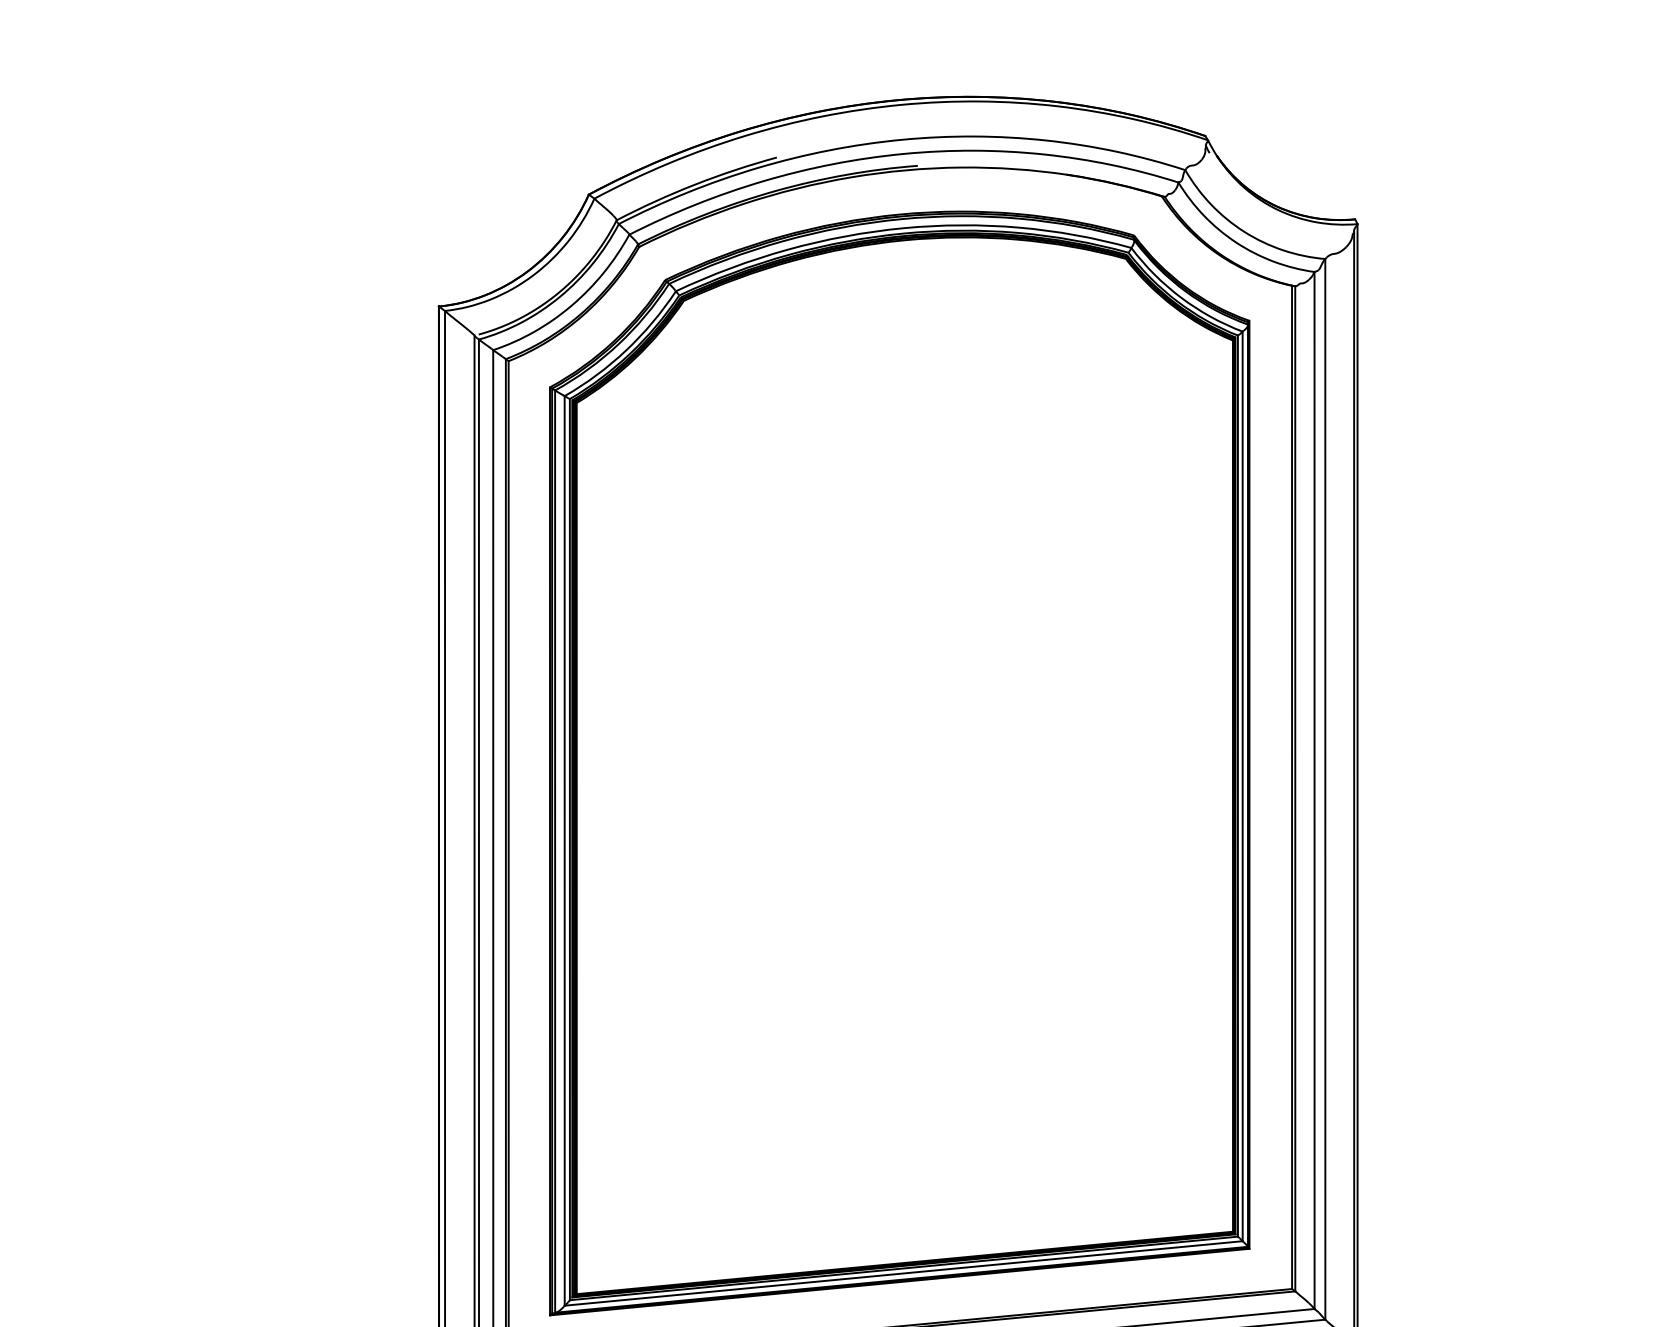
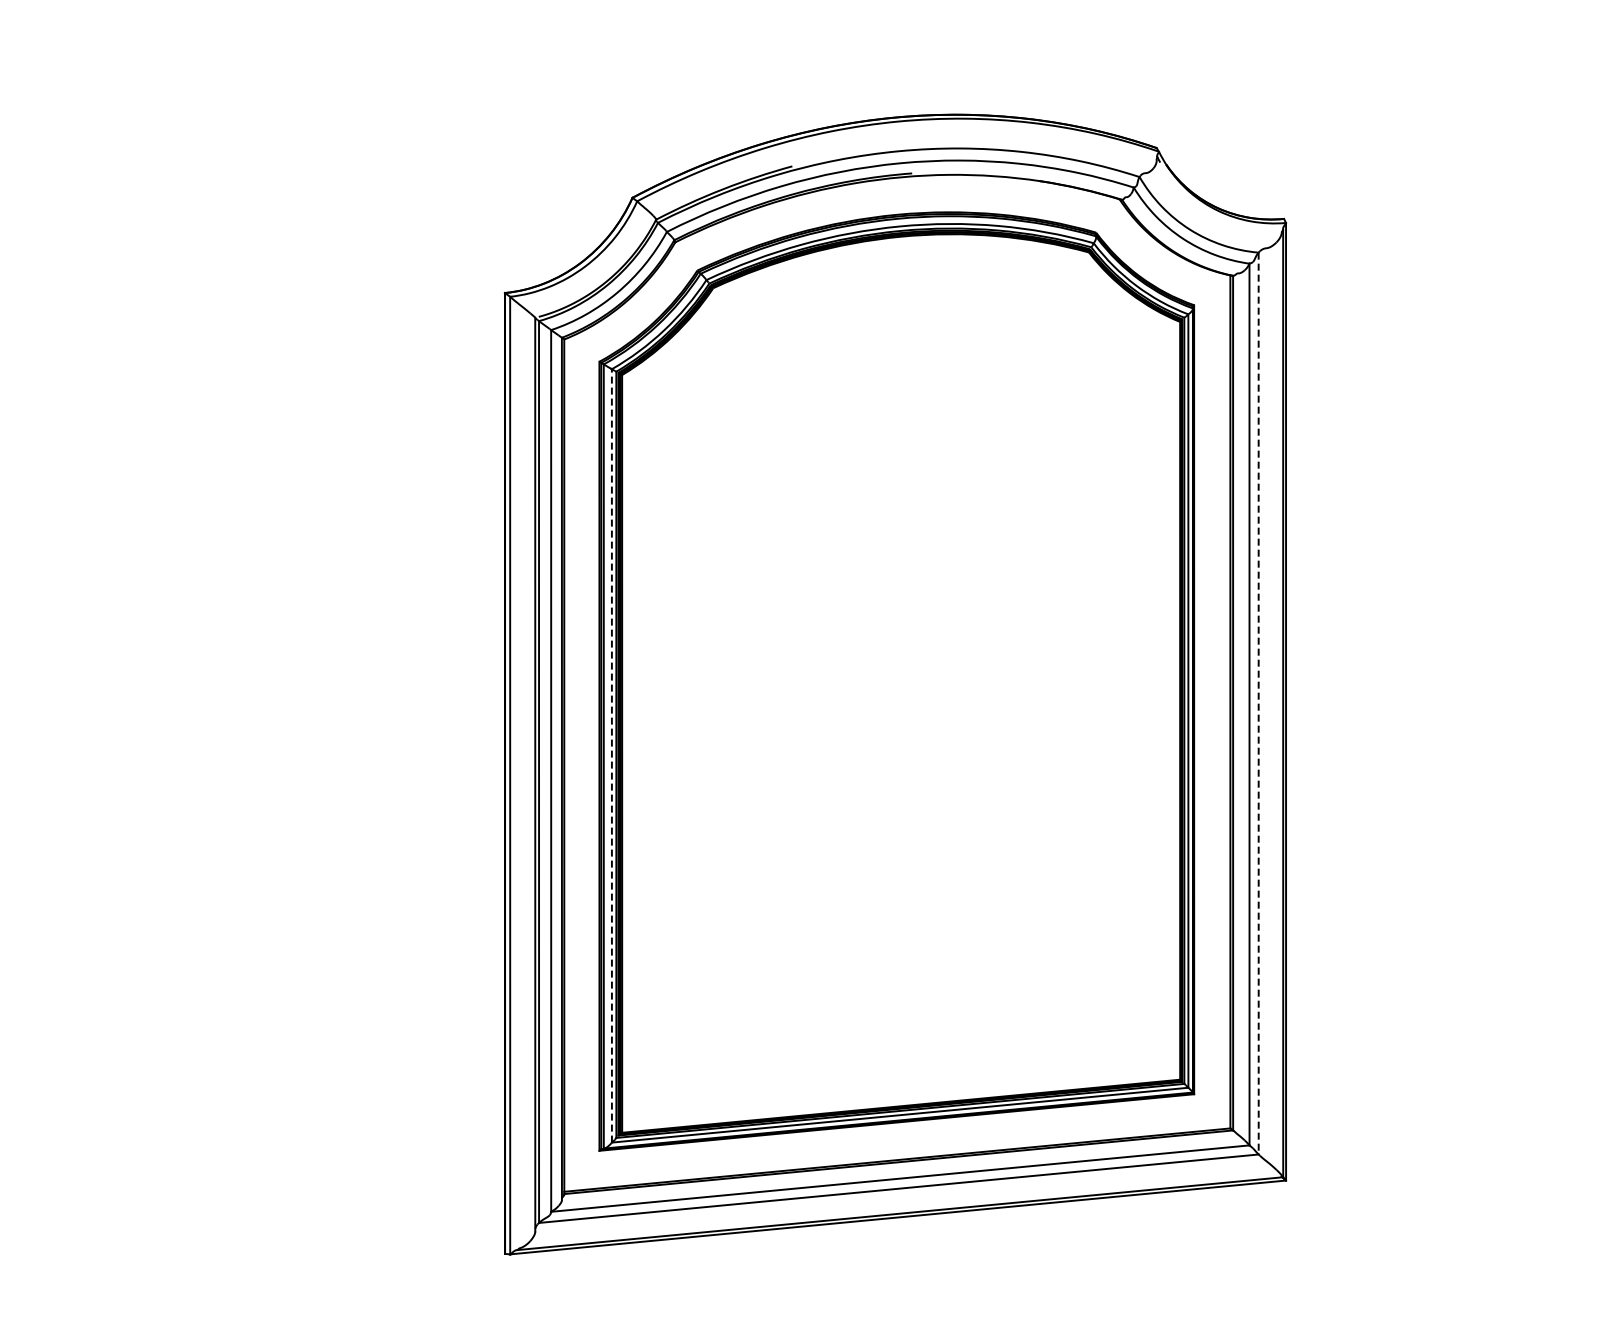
line: (1325, 789) -> (1258, 703), solid -> dashed
line: (564, 850) -> (611, 755), solid -> dashed

